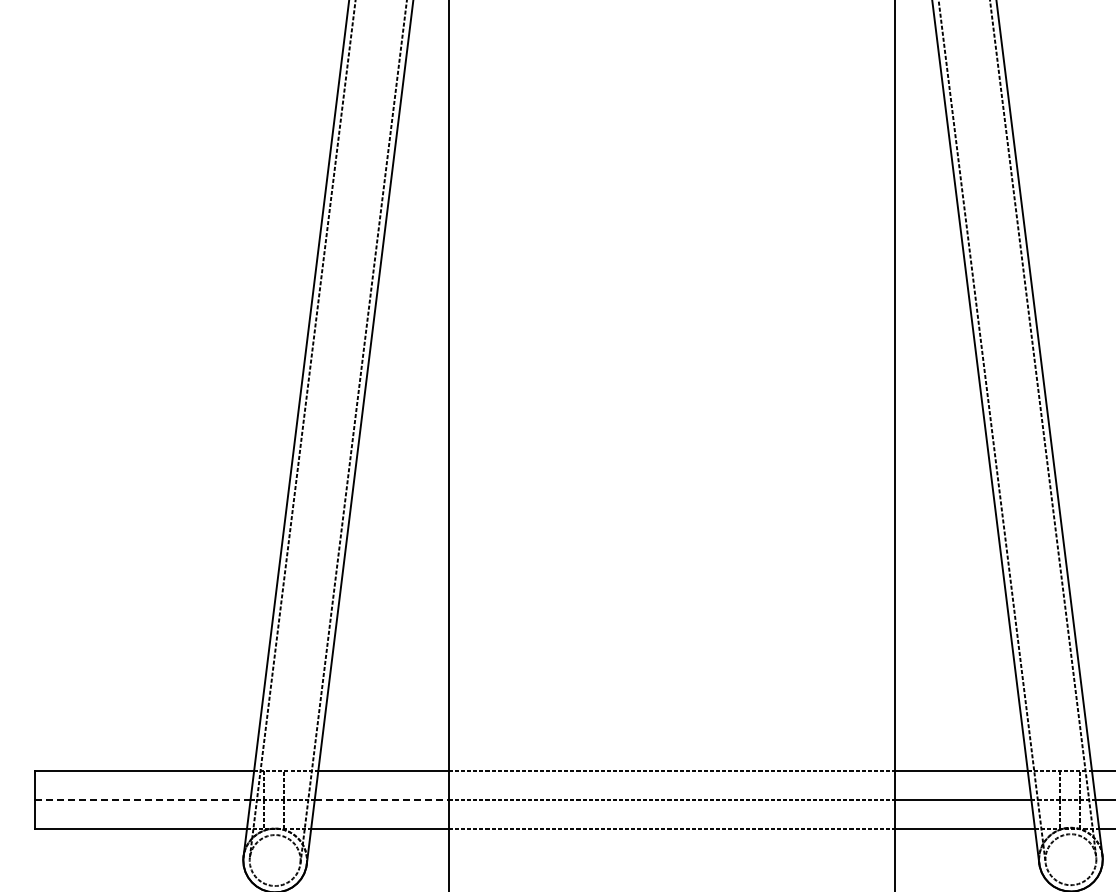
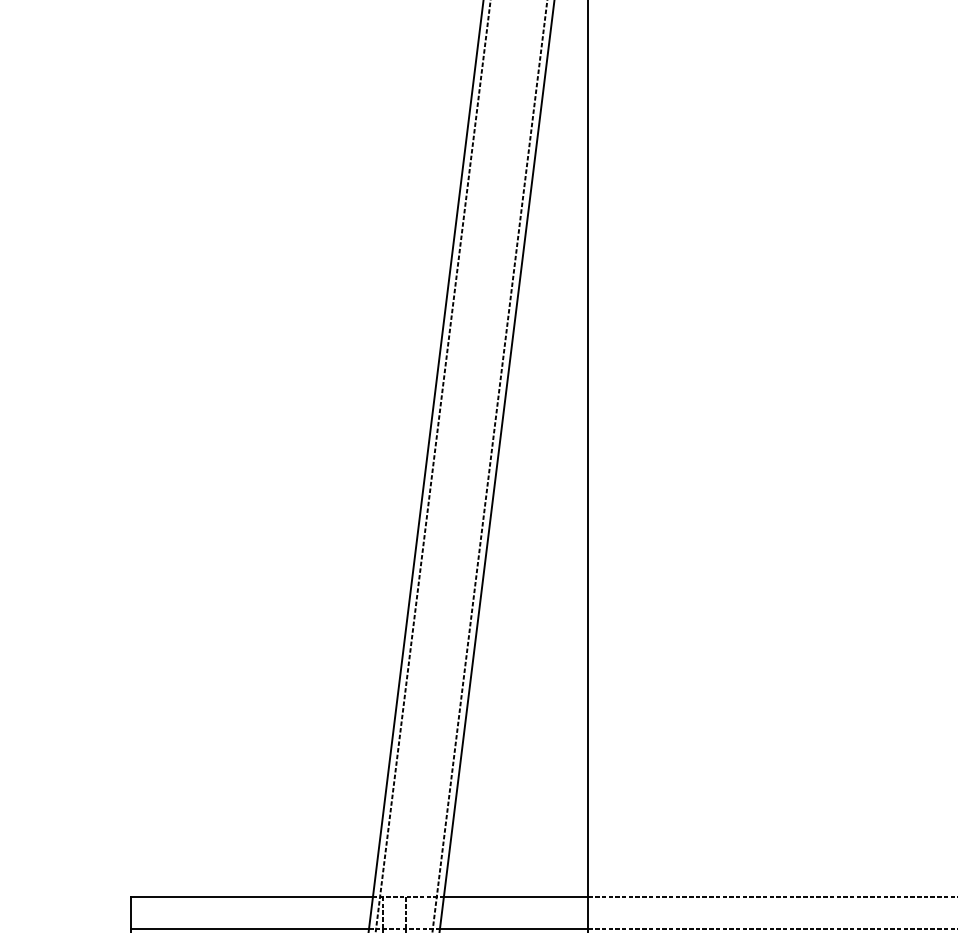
line: (142, 799) -> (249, 928), dashed -> solid
line: (382, 799) -> (514, 928), dashed -> solid

